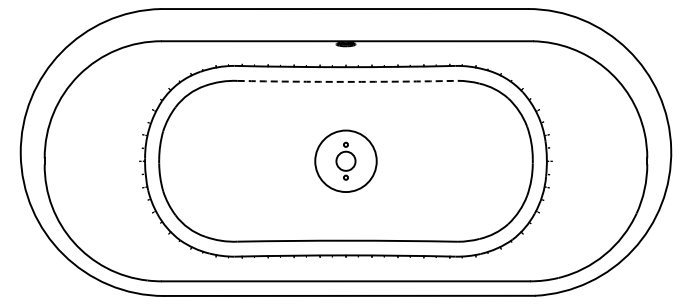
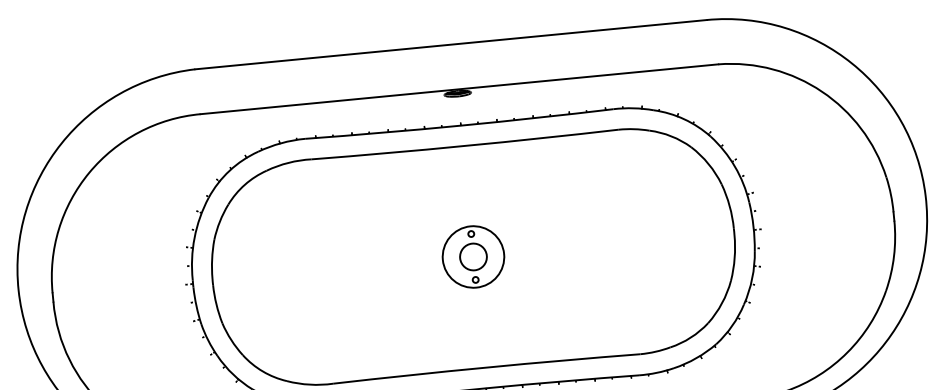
arc: (347, 81) -> (464, 145), dashed -> solid
circle: (345, 161) -> (472, 257), size x0.71

